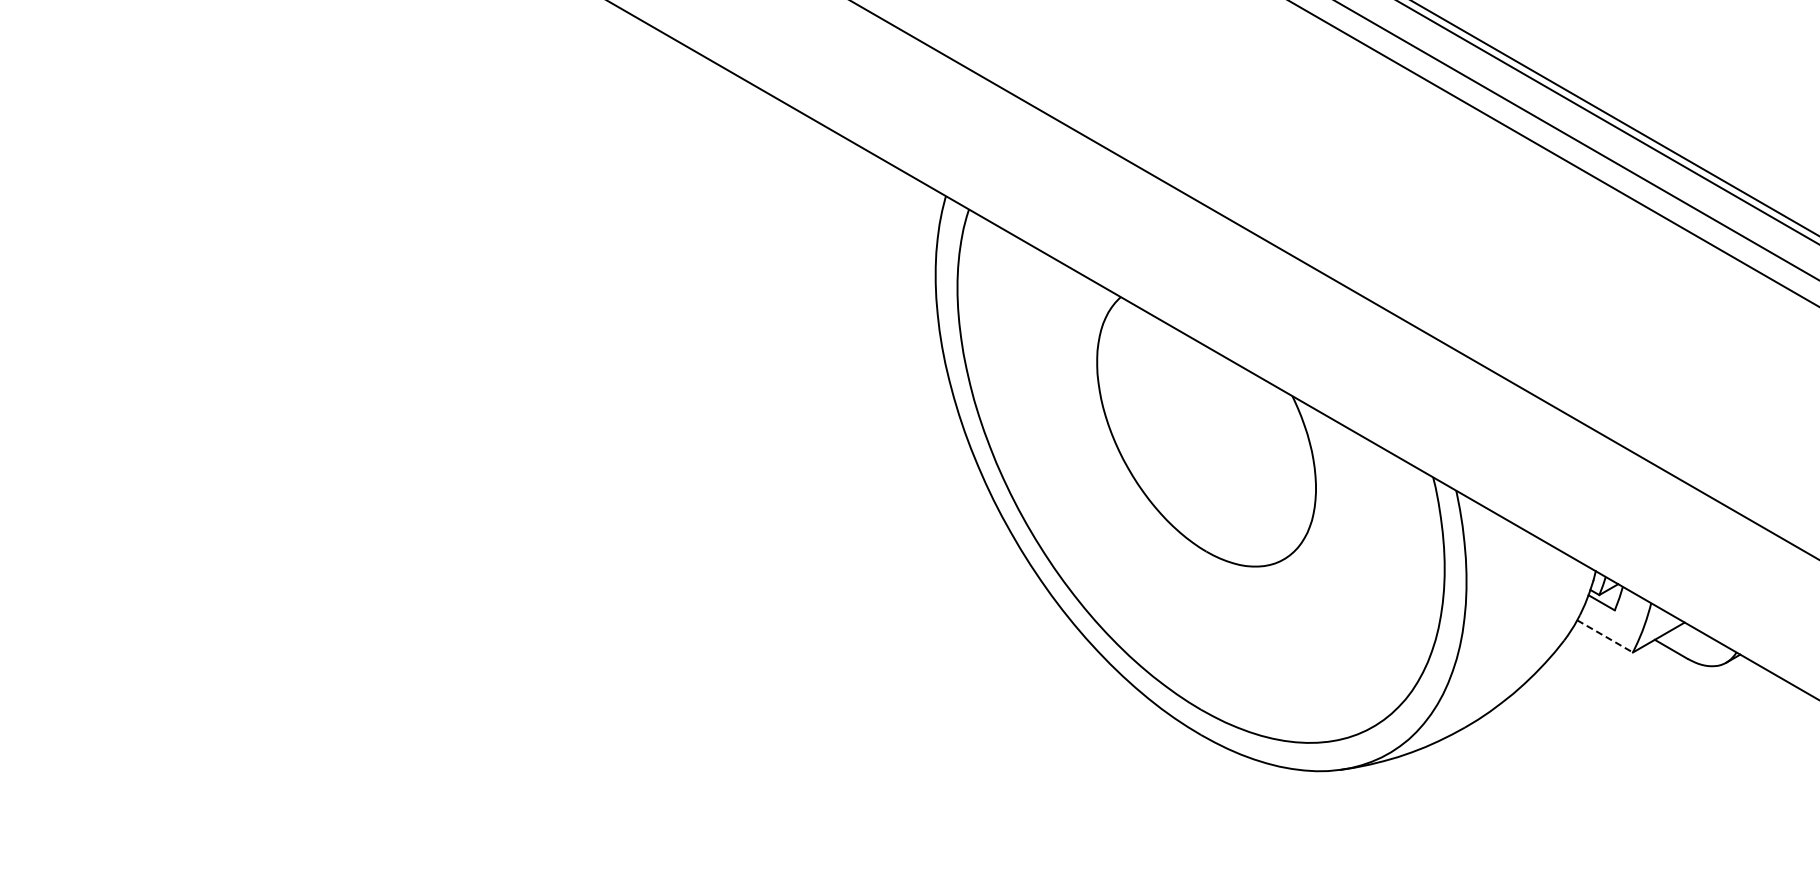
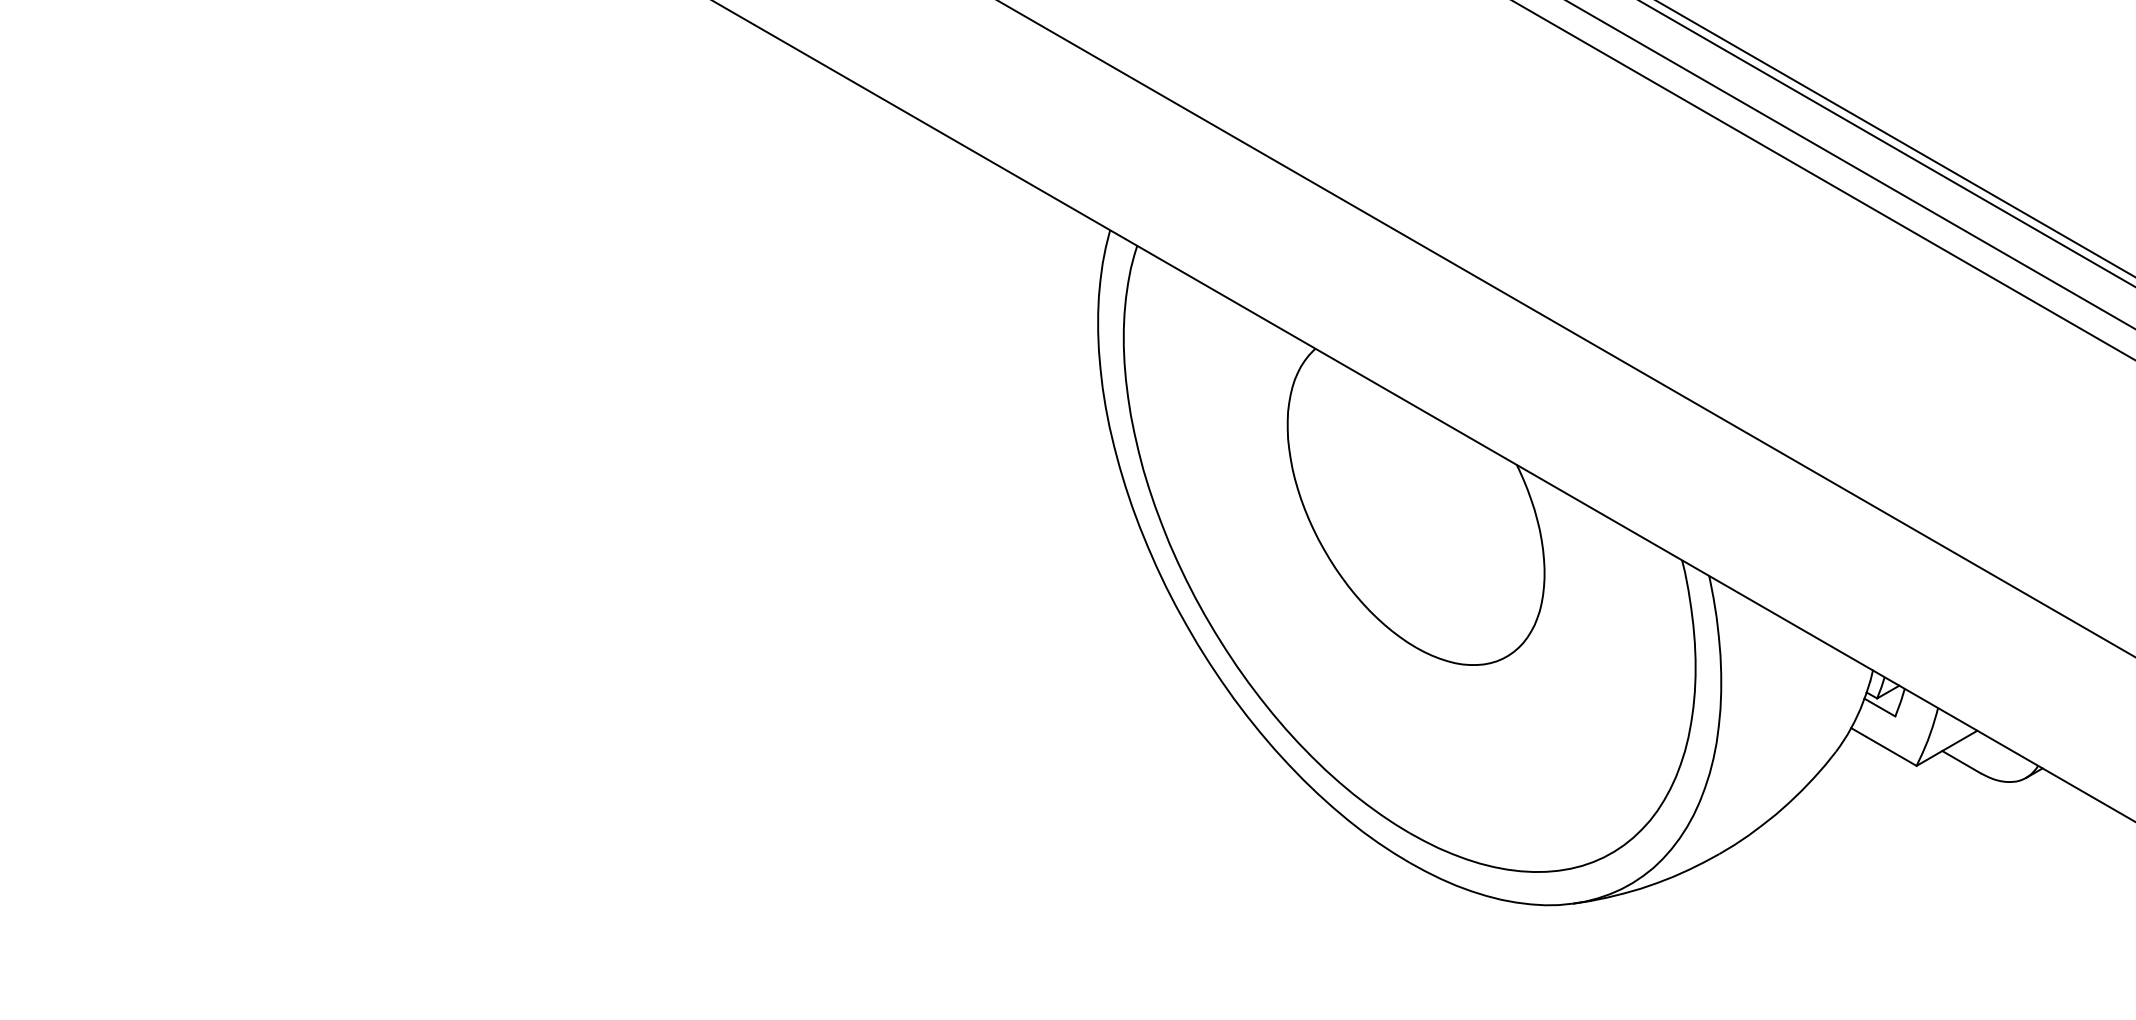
line: (1605, 636) -> (1884, 747), dashed -> solid

